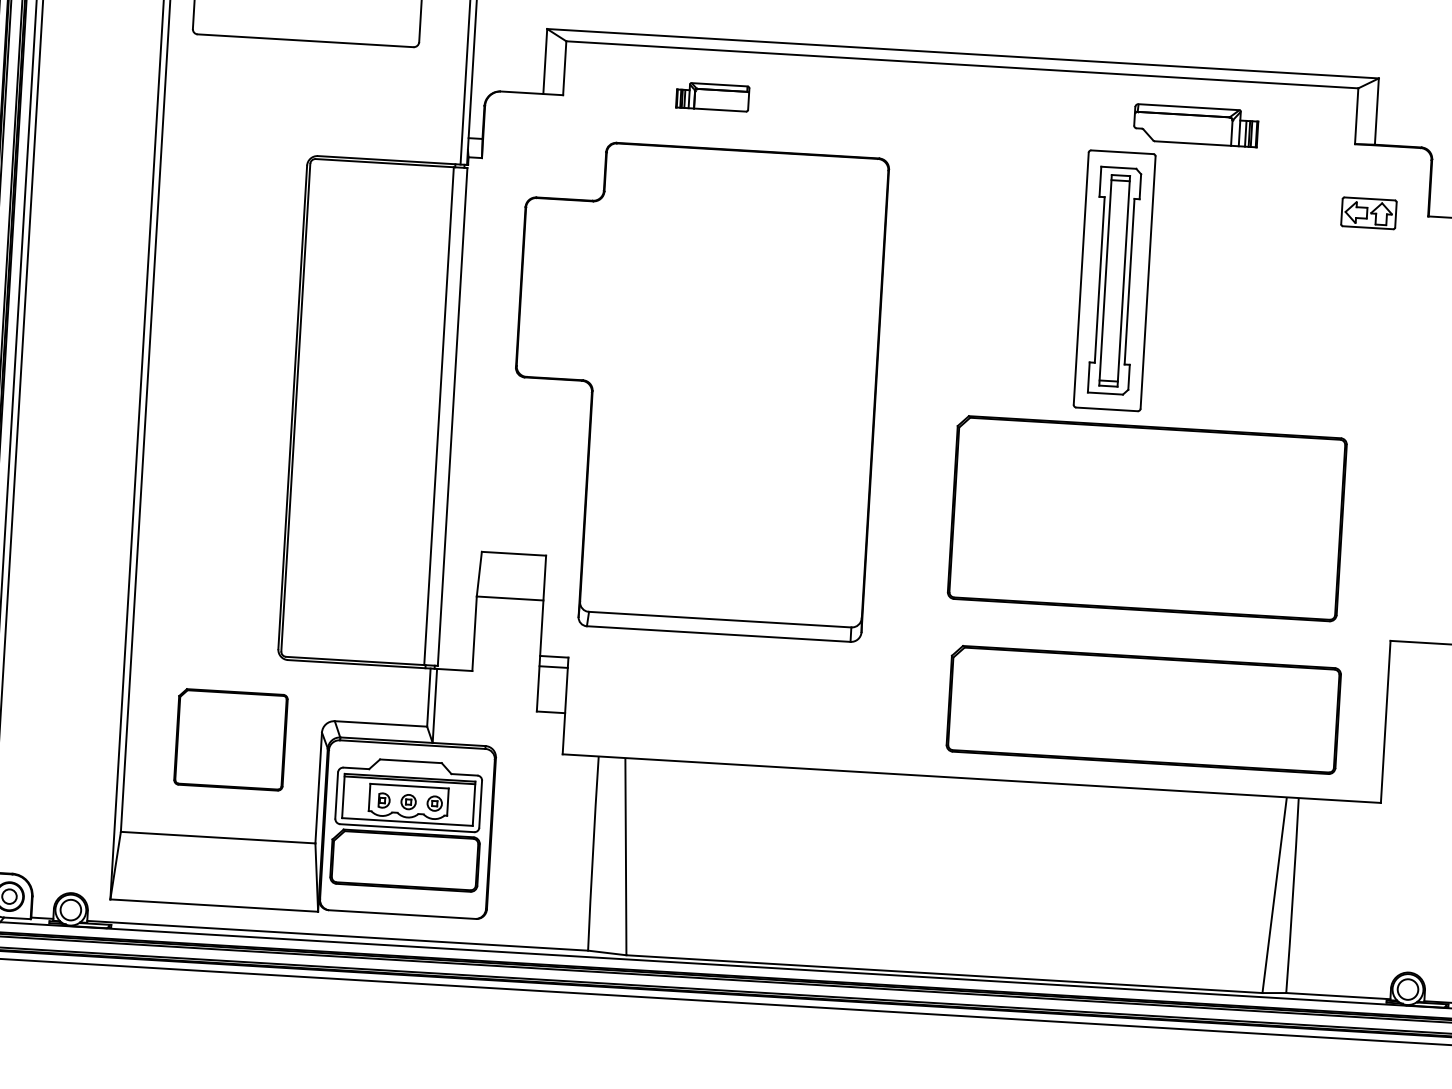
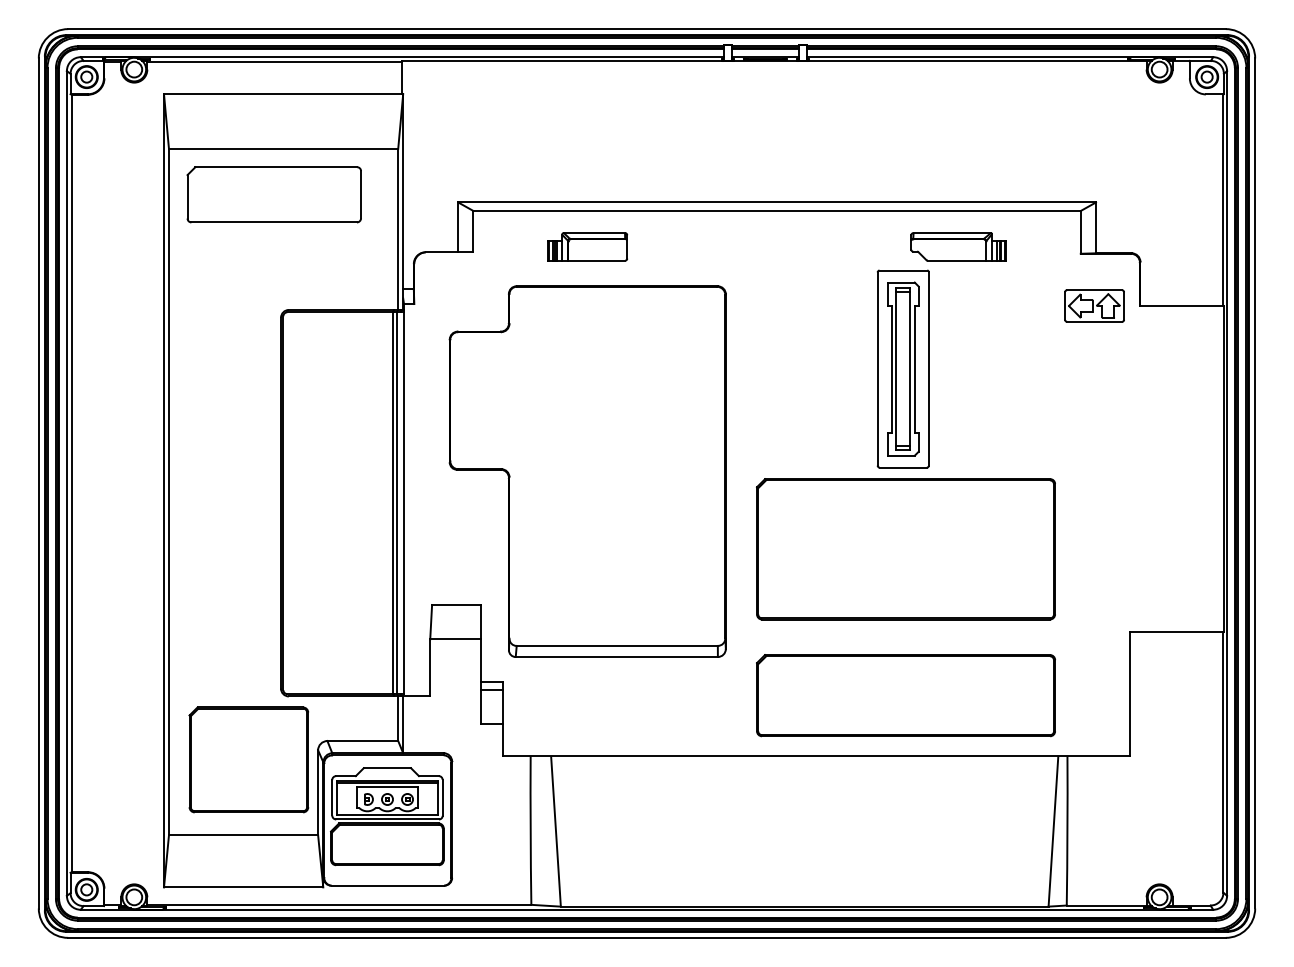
part: (712, 96) -> (587, 246), size x1.43
part: (1368, 212) -> (1094, 305), size x1.43
line: (444, 416) -> (397, 503), added
part: (1146, 518) -> (905, 549), moved
part: (1143, 709) -> (905, 695), moved
part: (230, 739) -> (248, 759), size x1.43

